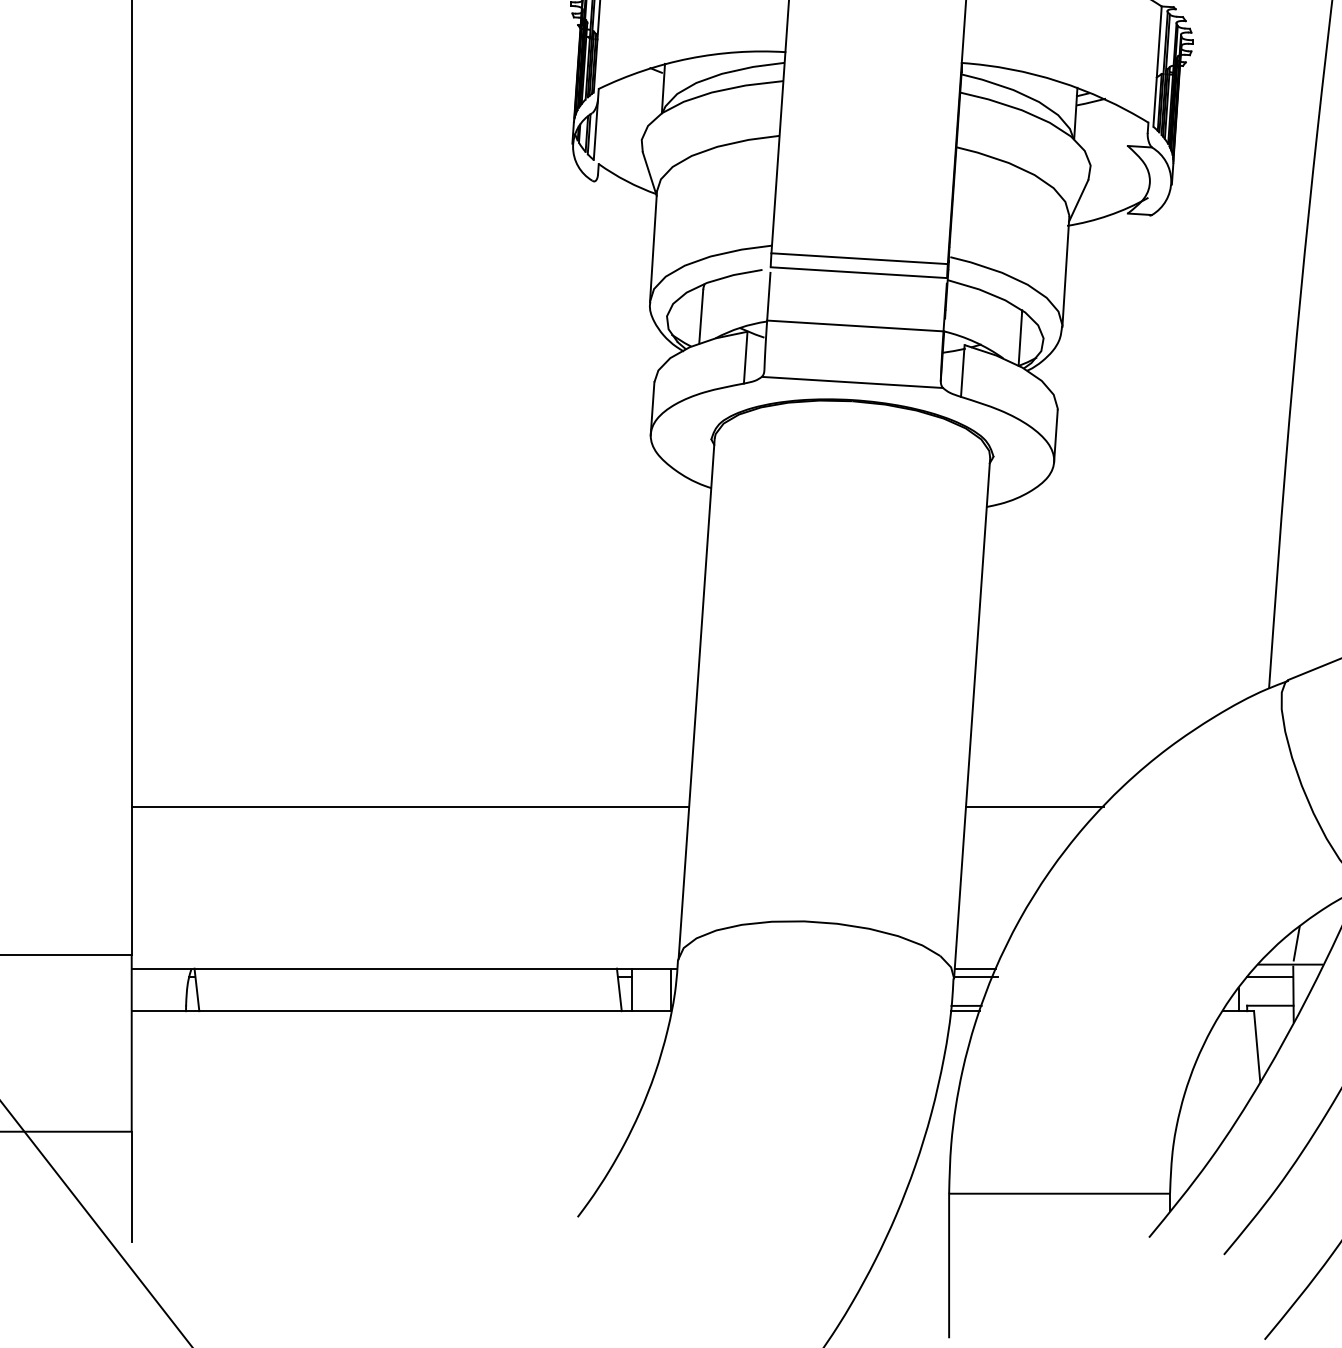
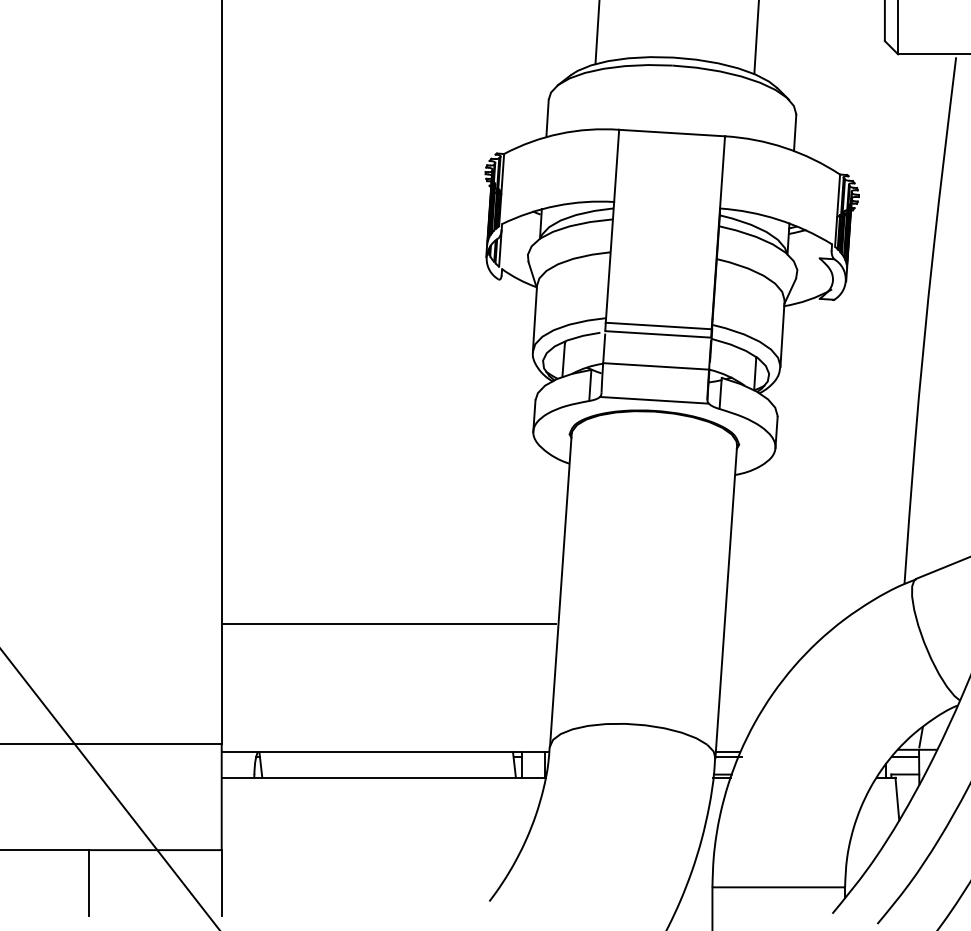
line: (409, 807) -> (388, 624), moved
line: (1034, 807) -> (763, 655), removed

